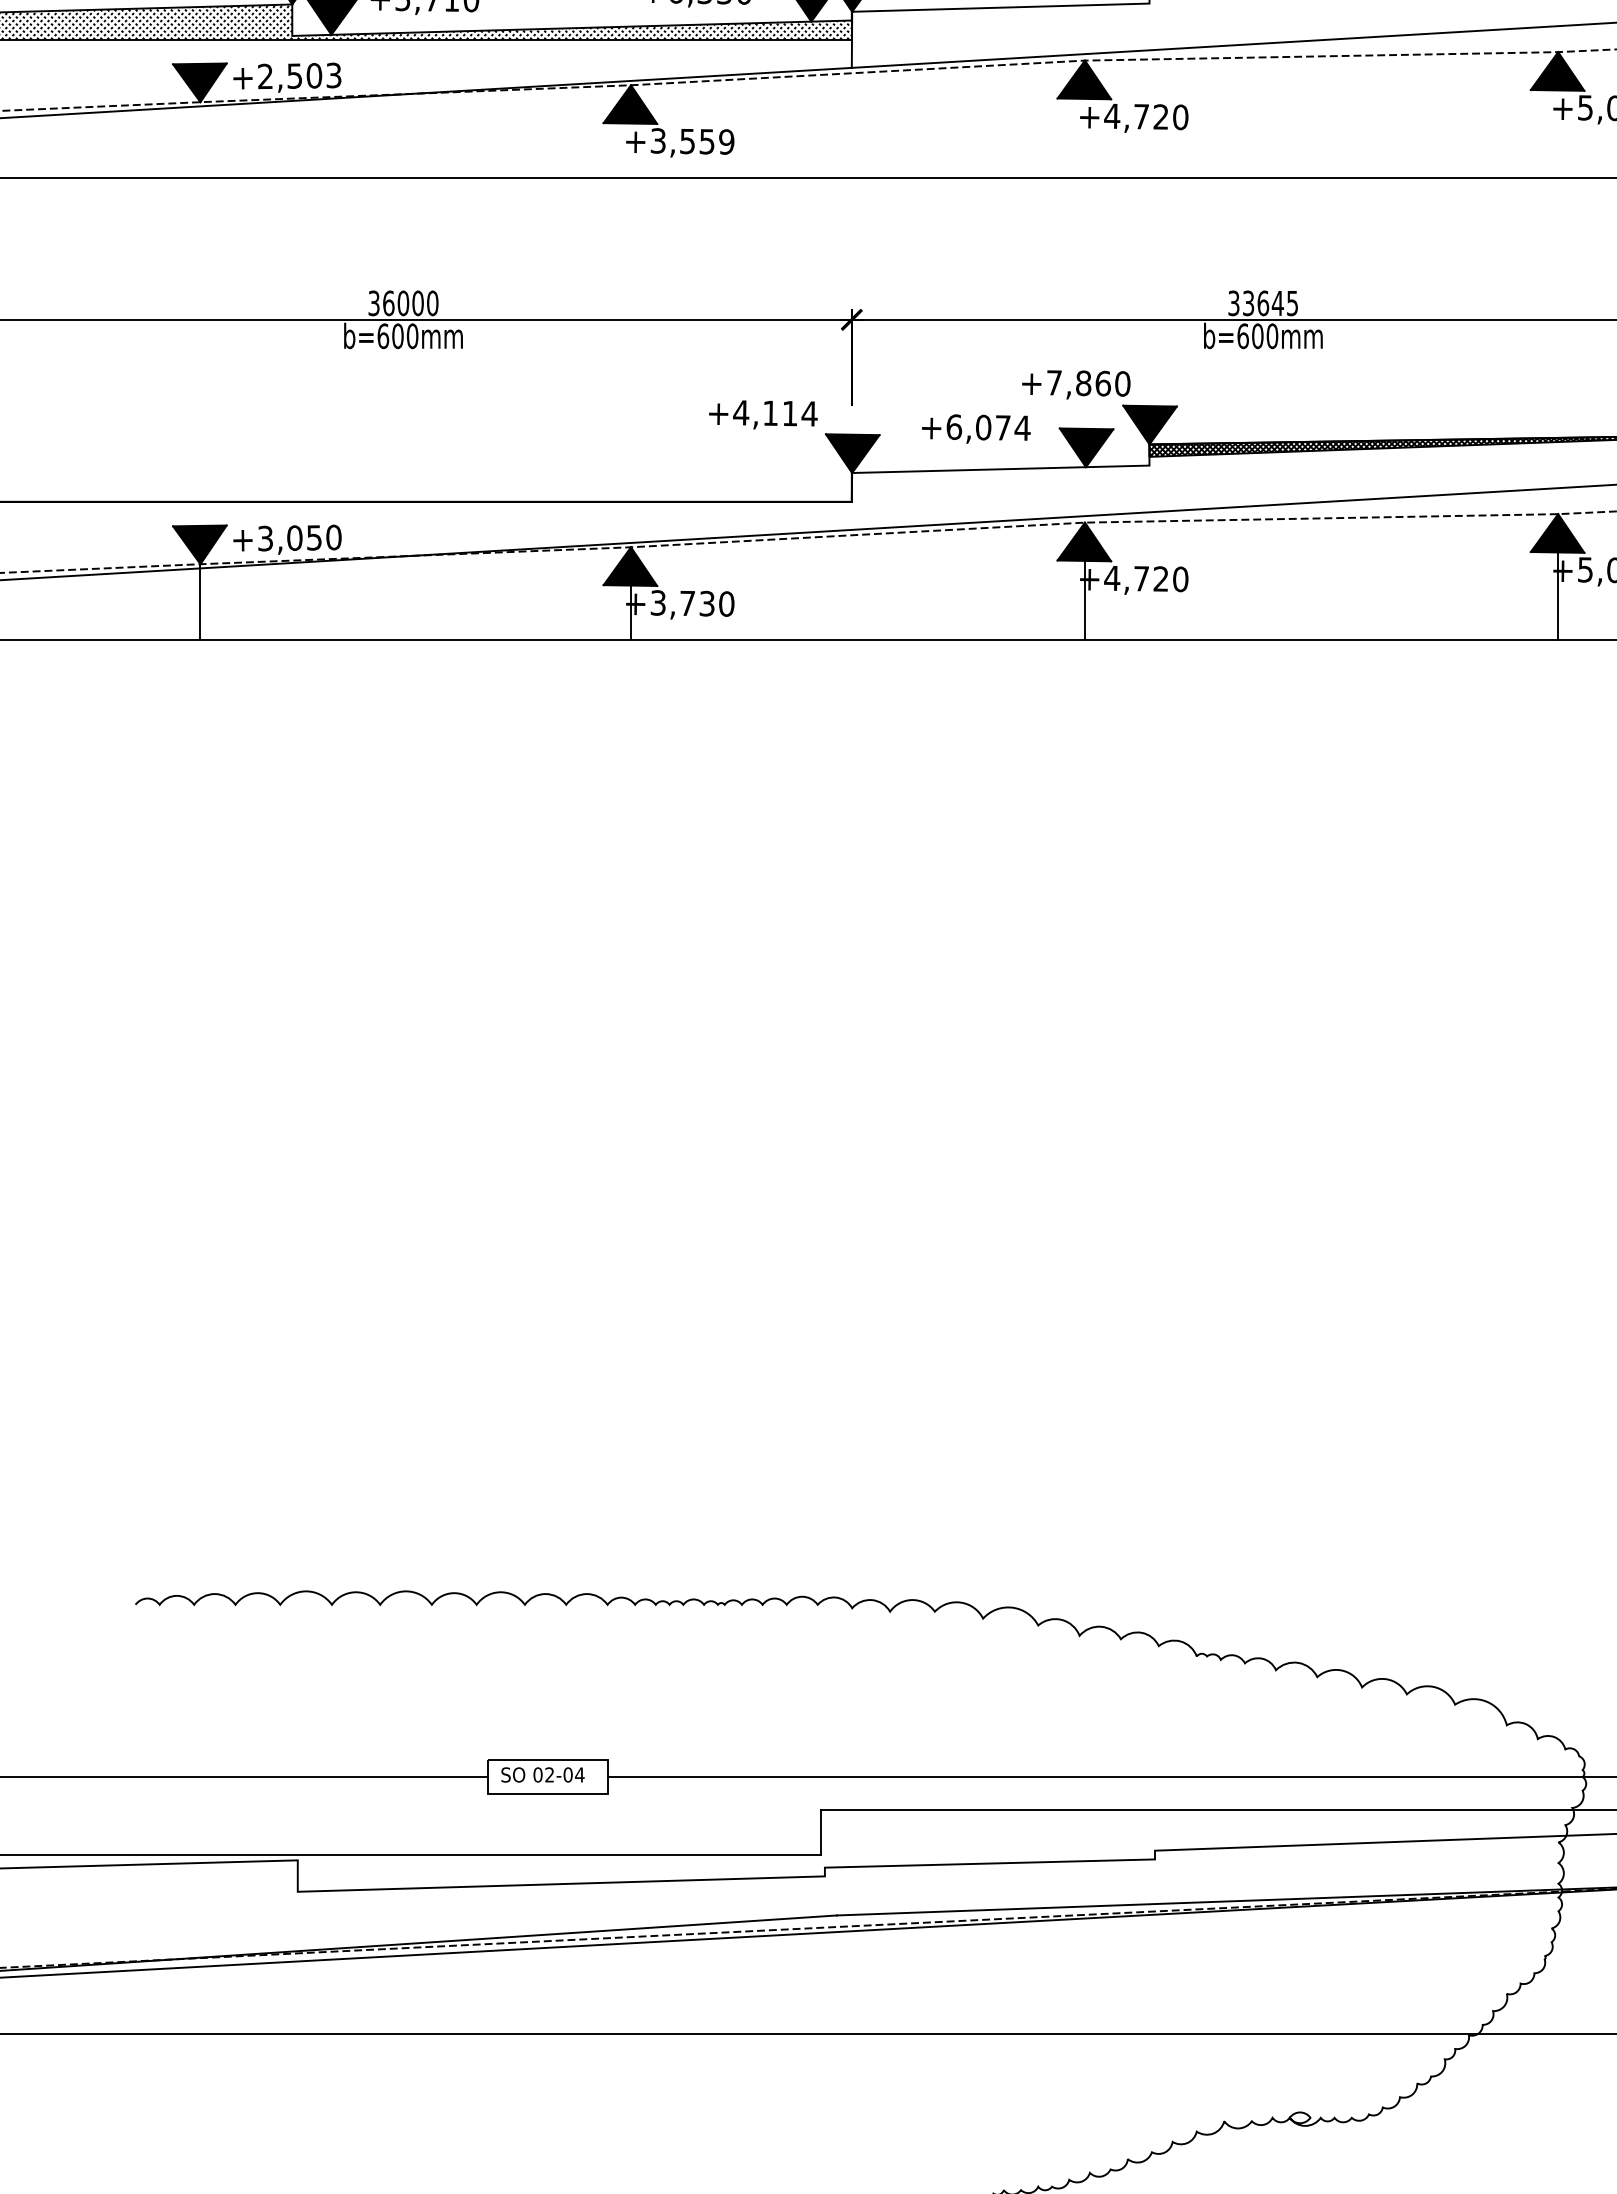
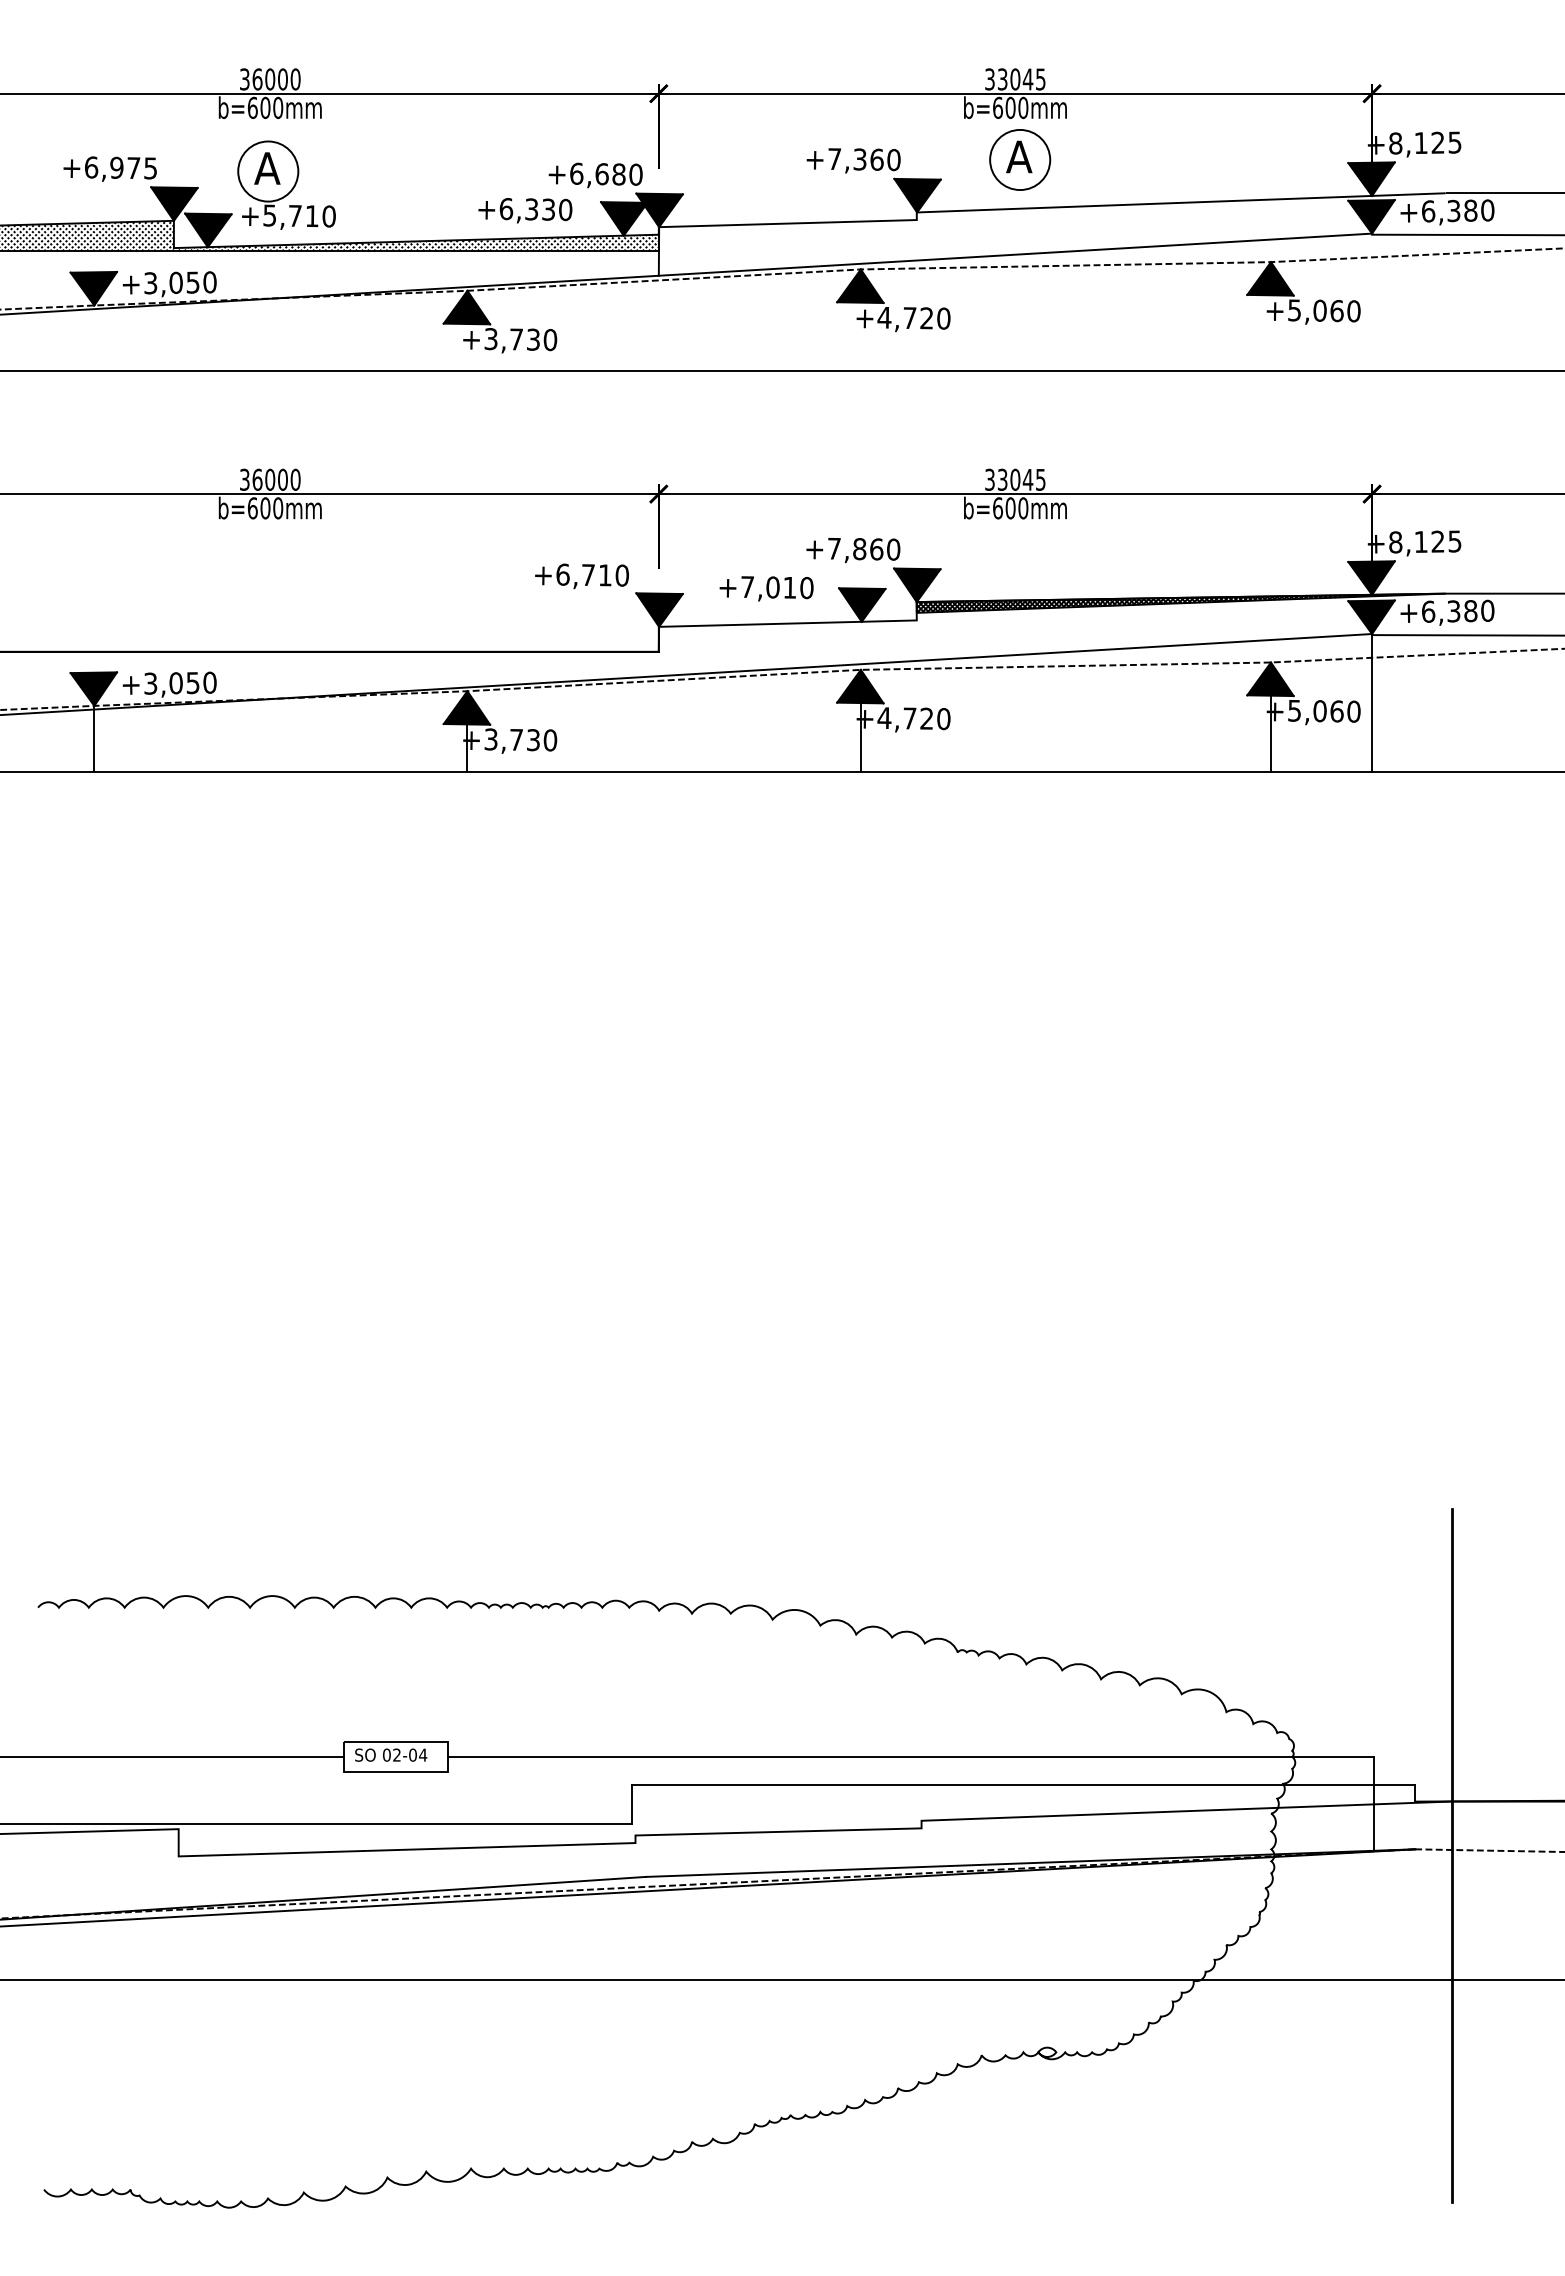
text: (299, 75) -> (180, 282), +2,503 -> +3,050
text: (707, 141) -> (533, 339), +3,559 -> +3,730
text: (1263, 302) -> (1015, 479), 33645 -> 33045
text: (775, 412) -> (592, 574), +4,114 -> +6,710
text: (988, 427) -> (777, 587), +6,074 -> +7,010

